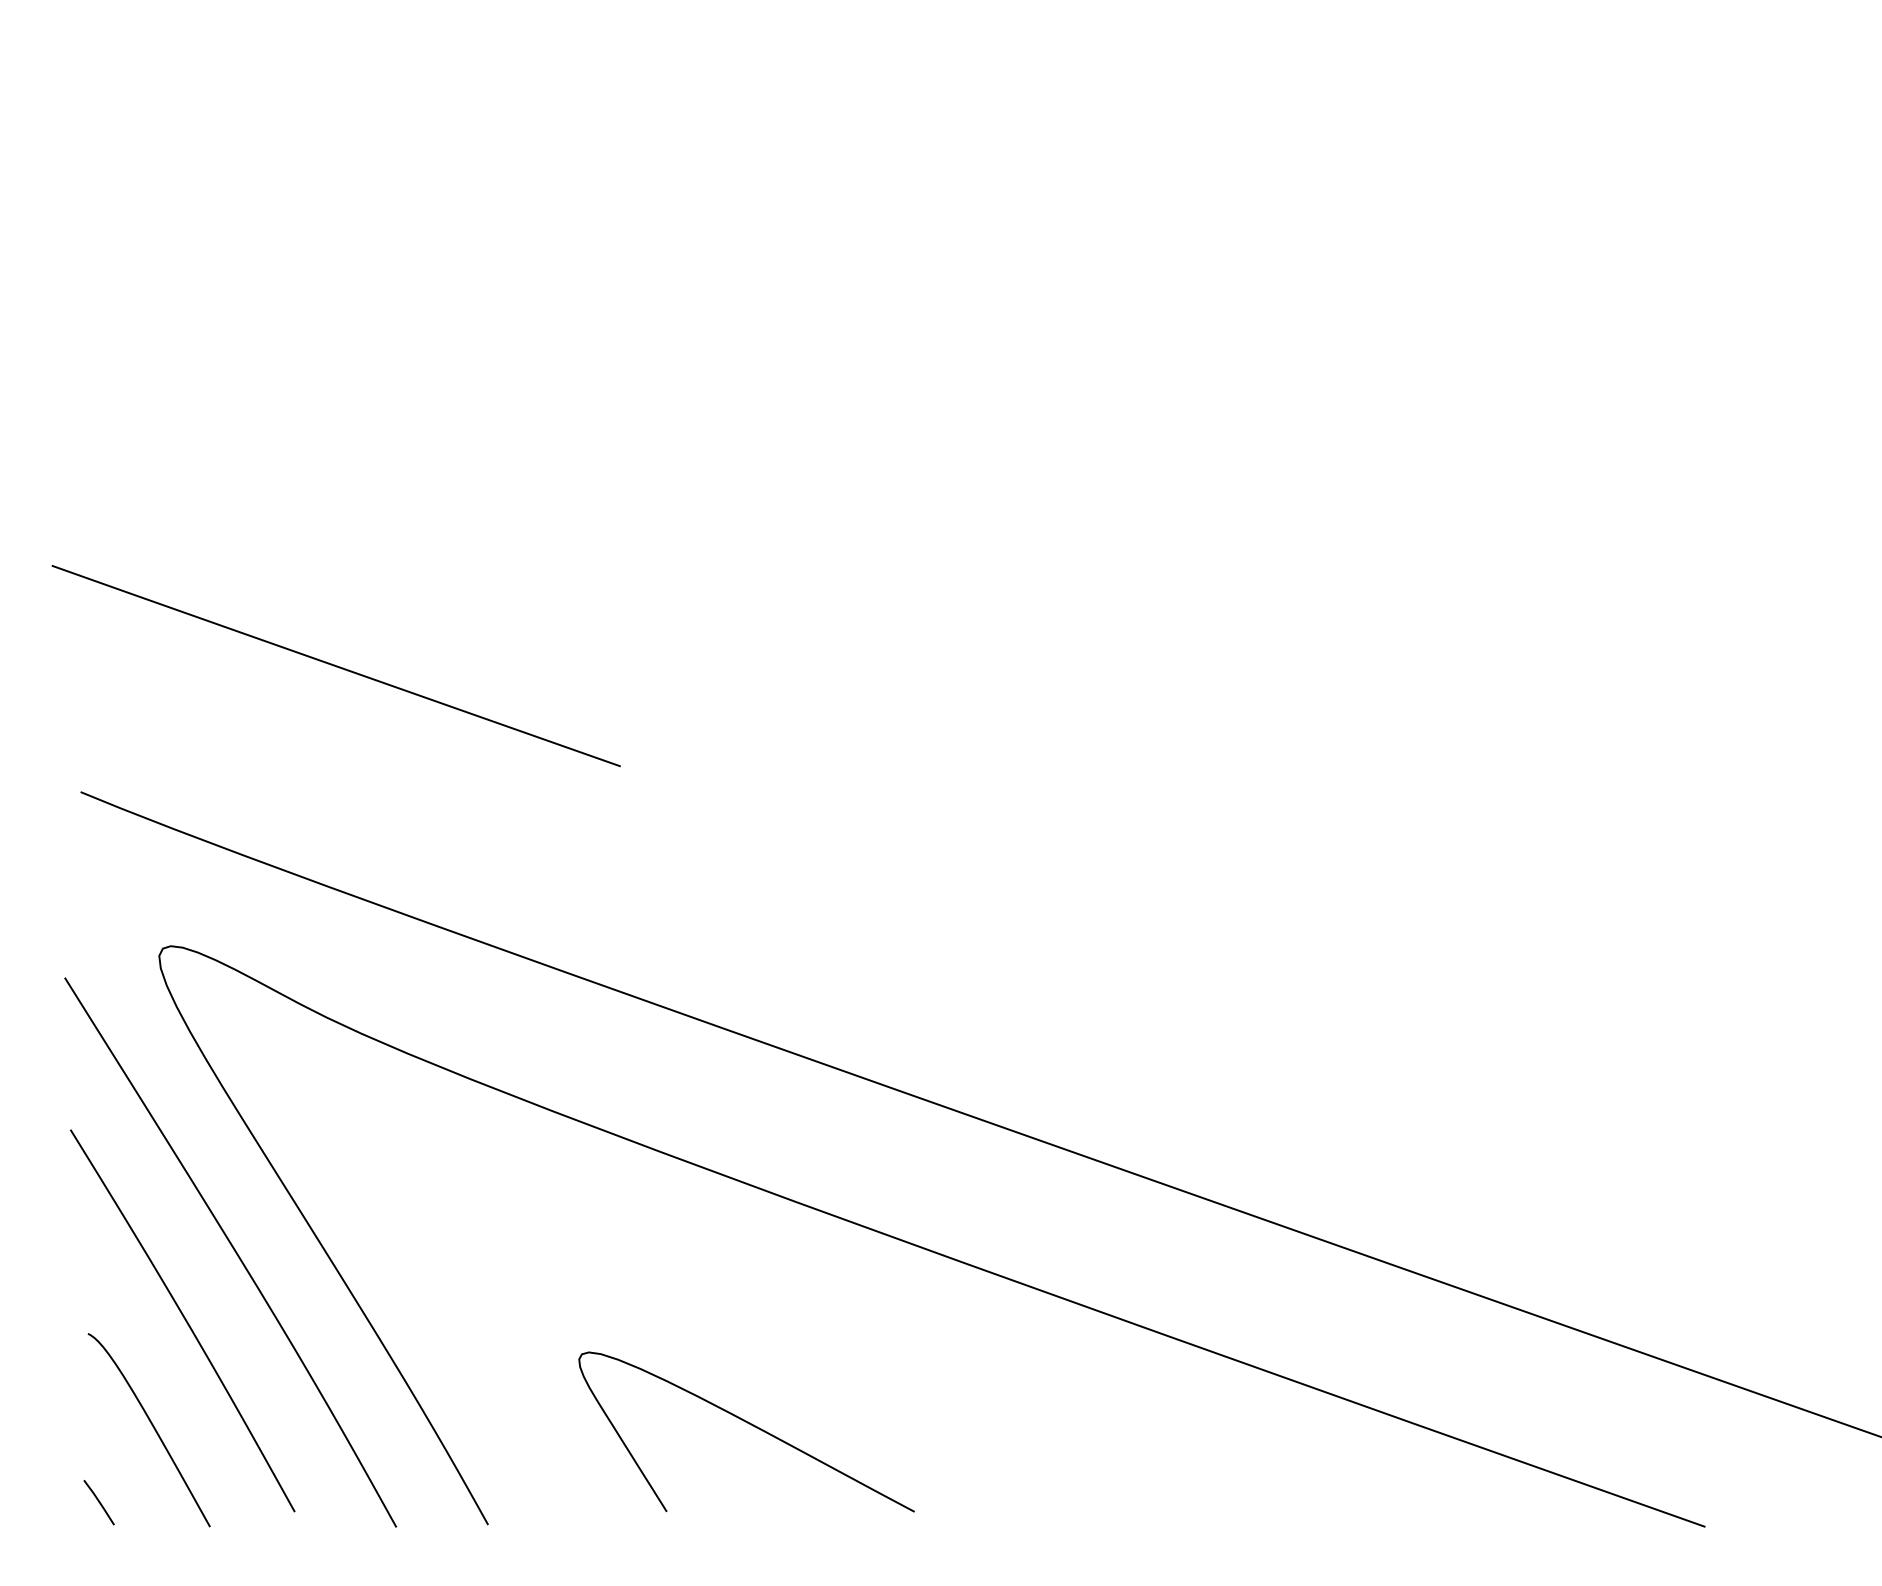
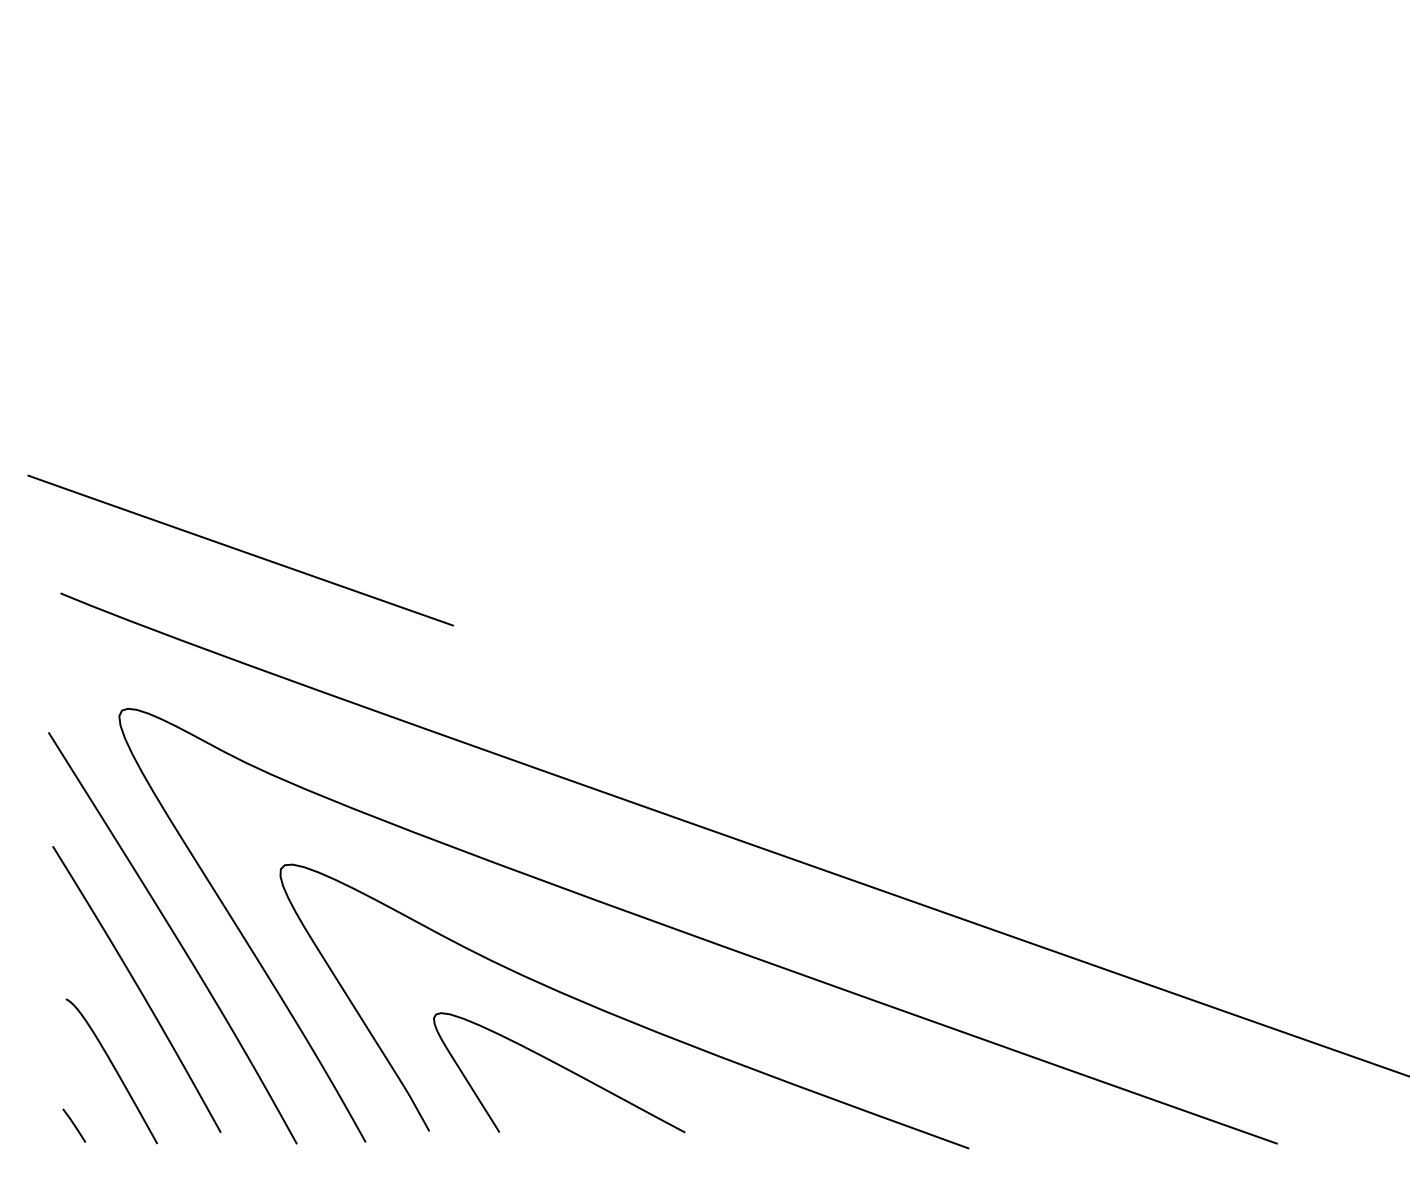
line: (335, 666) -> (240, 550), moved
curve: (829, 1357) -> (621, 1016), added

